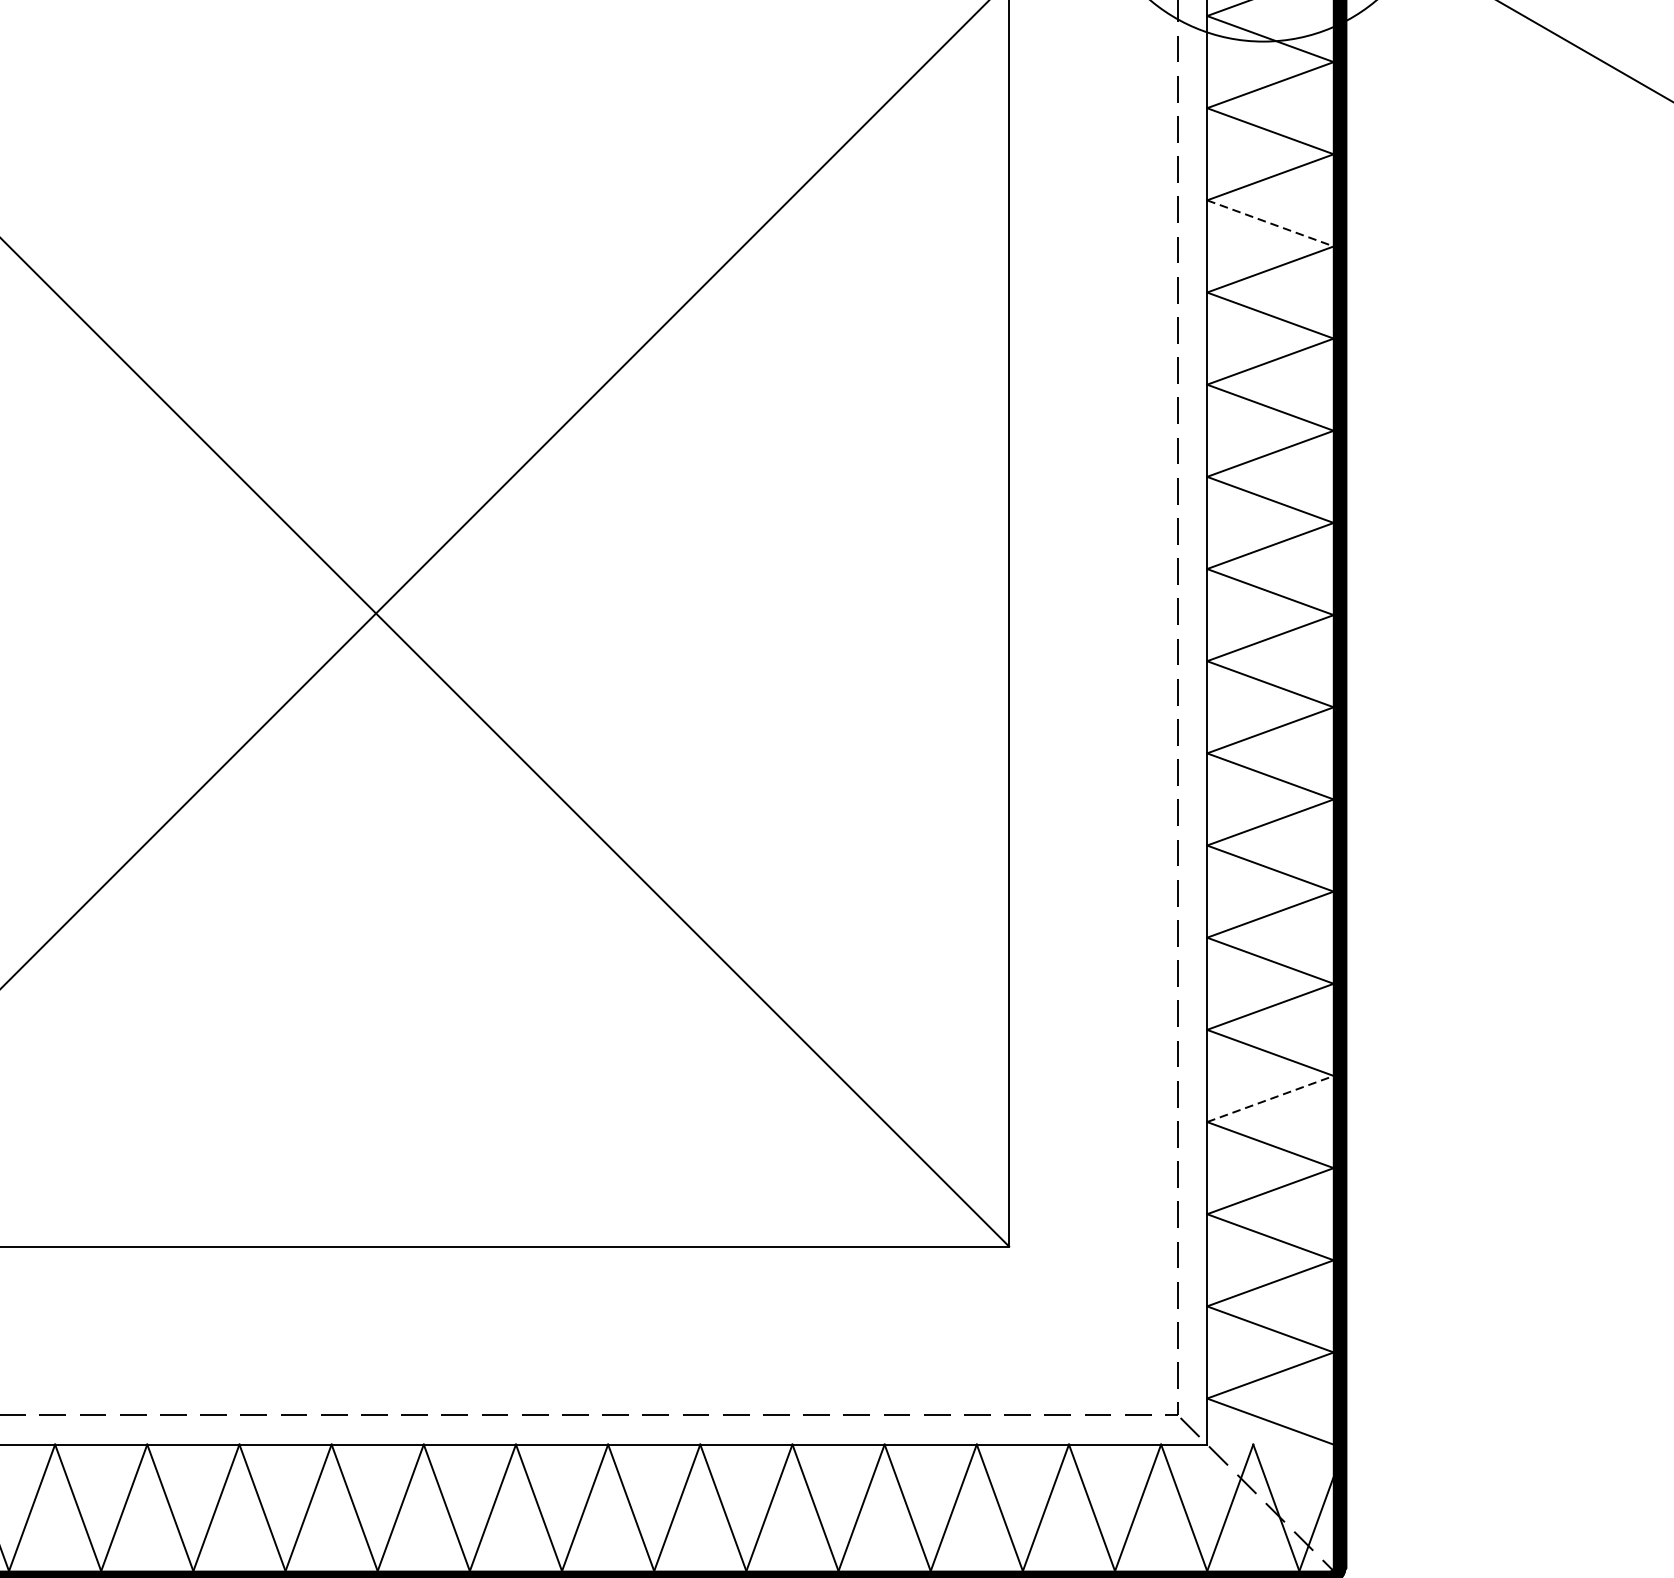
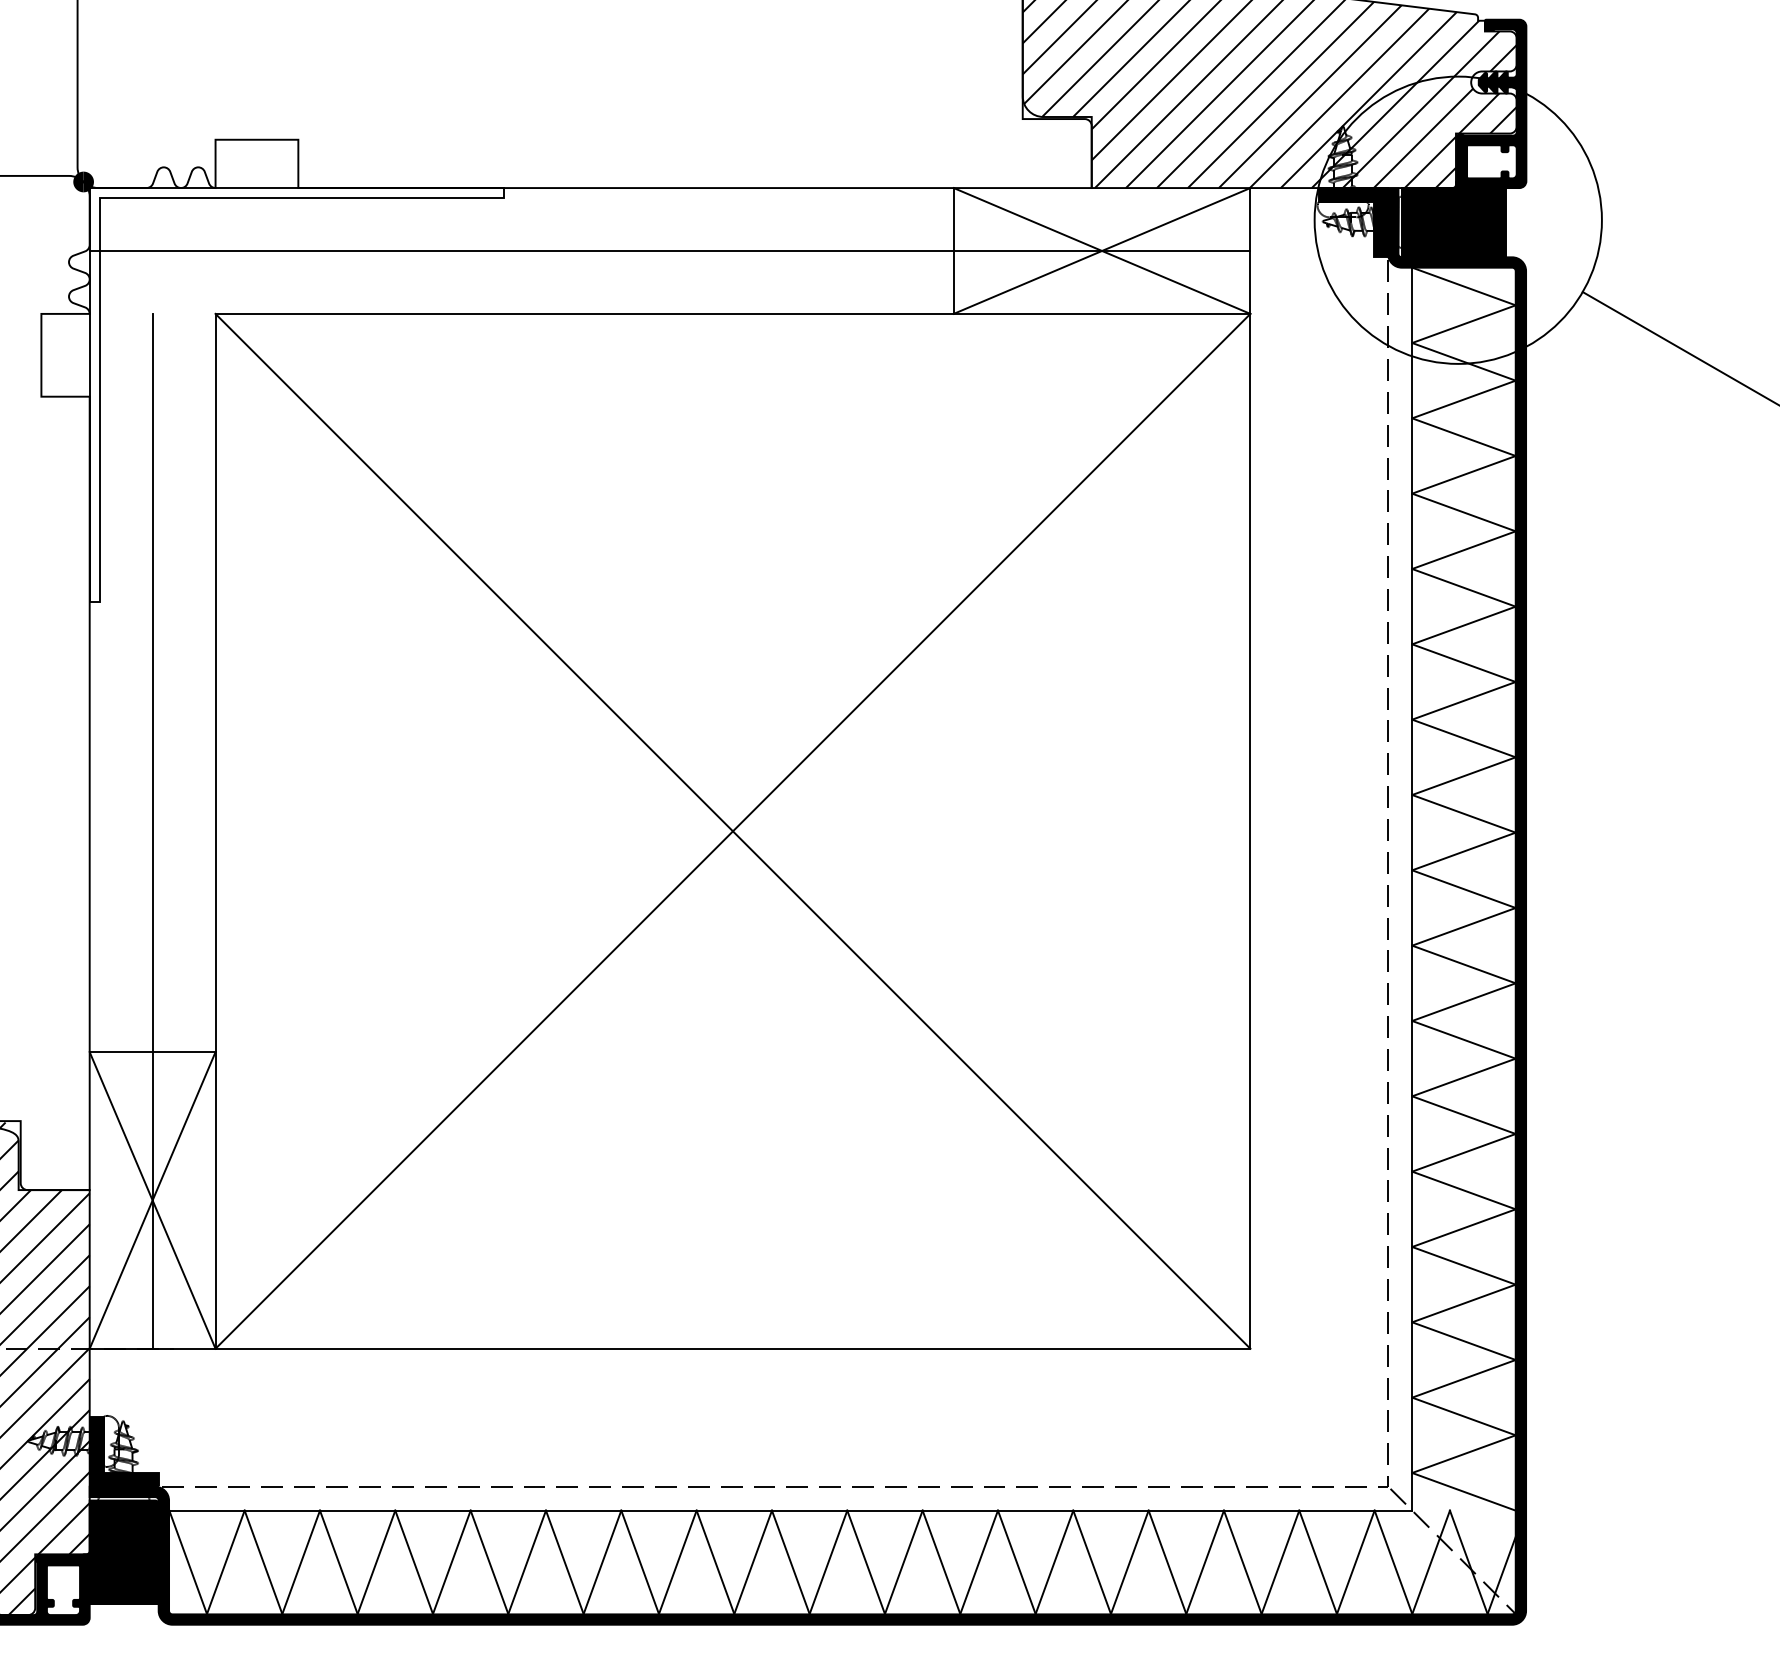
line: (1271, 223) -> (1464, 512), dashed -> solid
line: (1271, 1098) -> (1464, 1227), dashed -> solid

